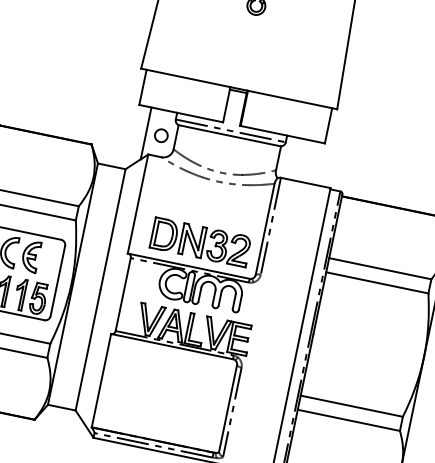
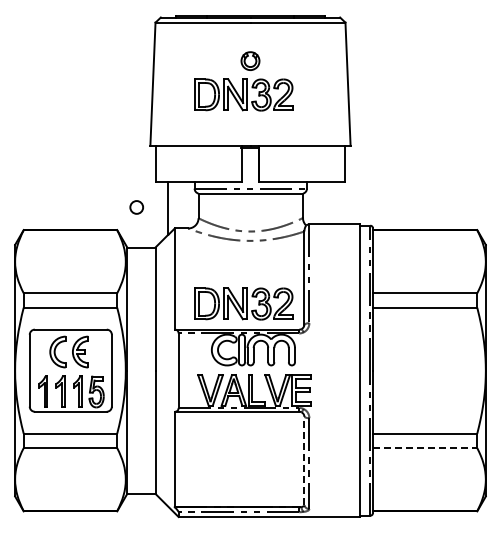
part: (242, 37) -> (243, 94), added
circle: (161, 135) -> (136, 207), moved
line: (228, 408) -> (304, 460), solid -> dashed
line: (349, 420) -> (425, 448), solid -> dashed

